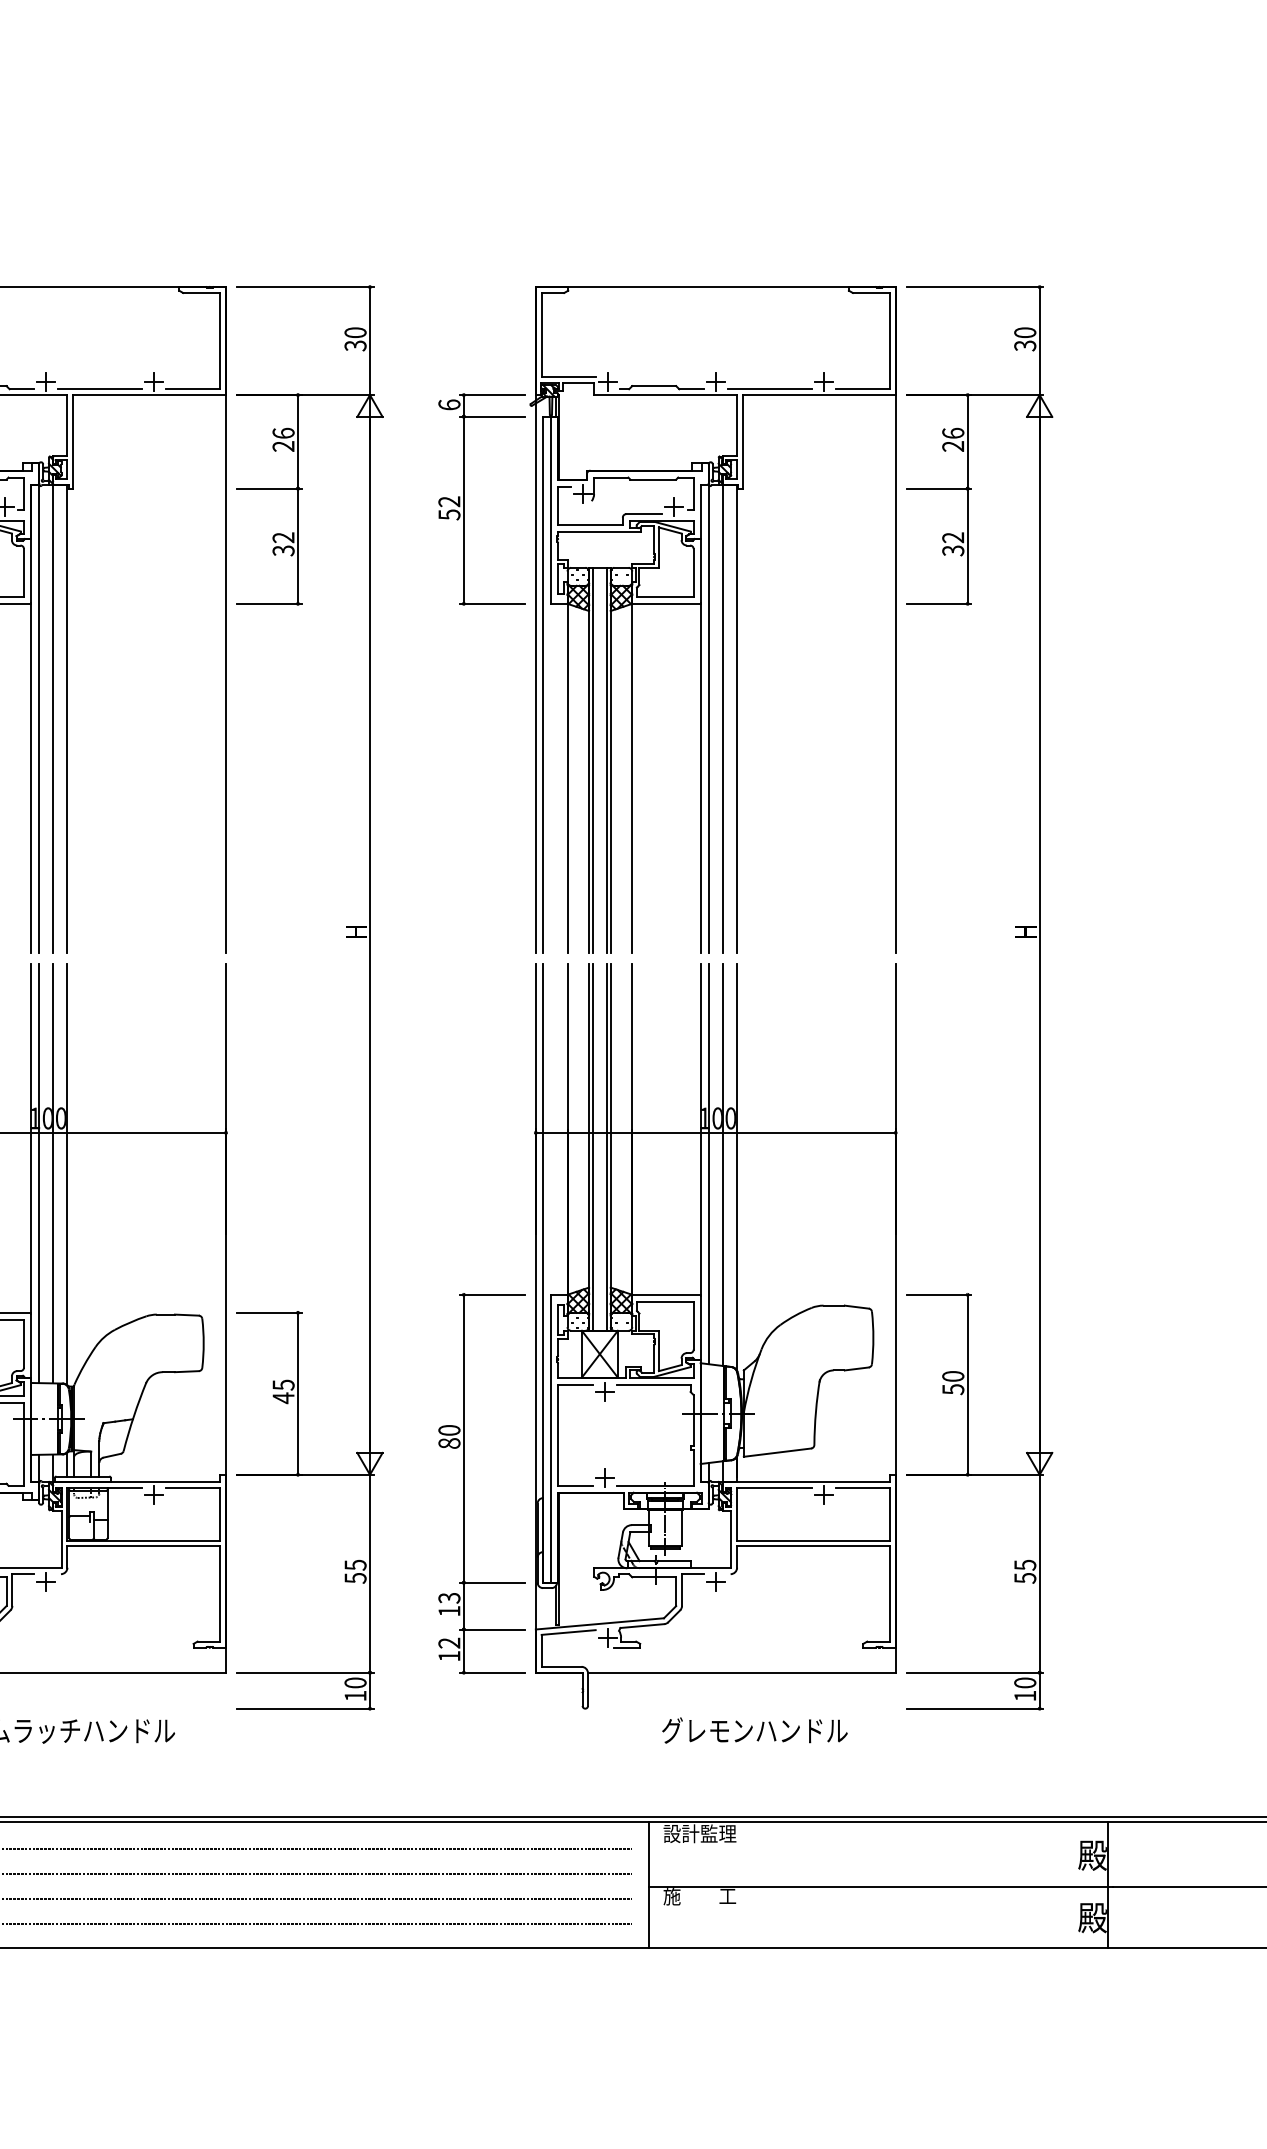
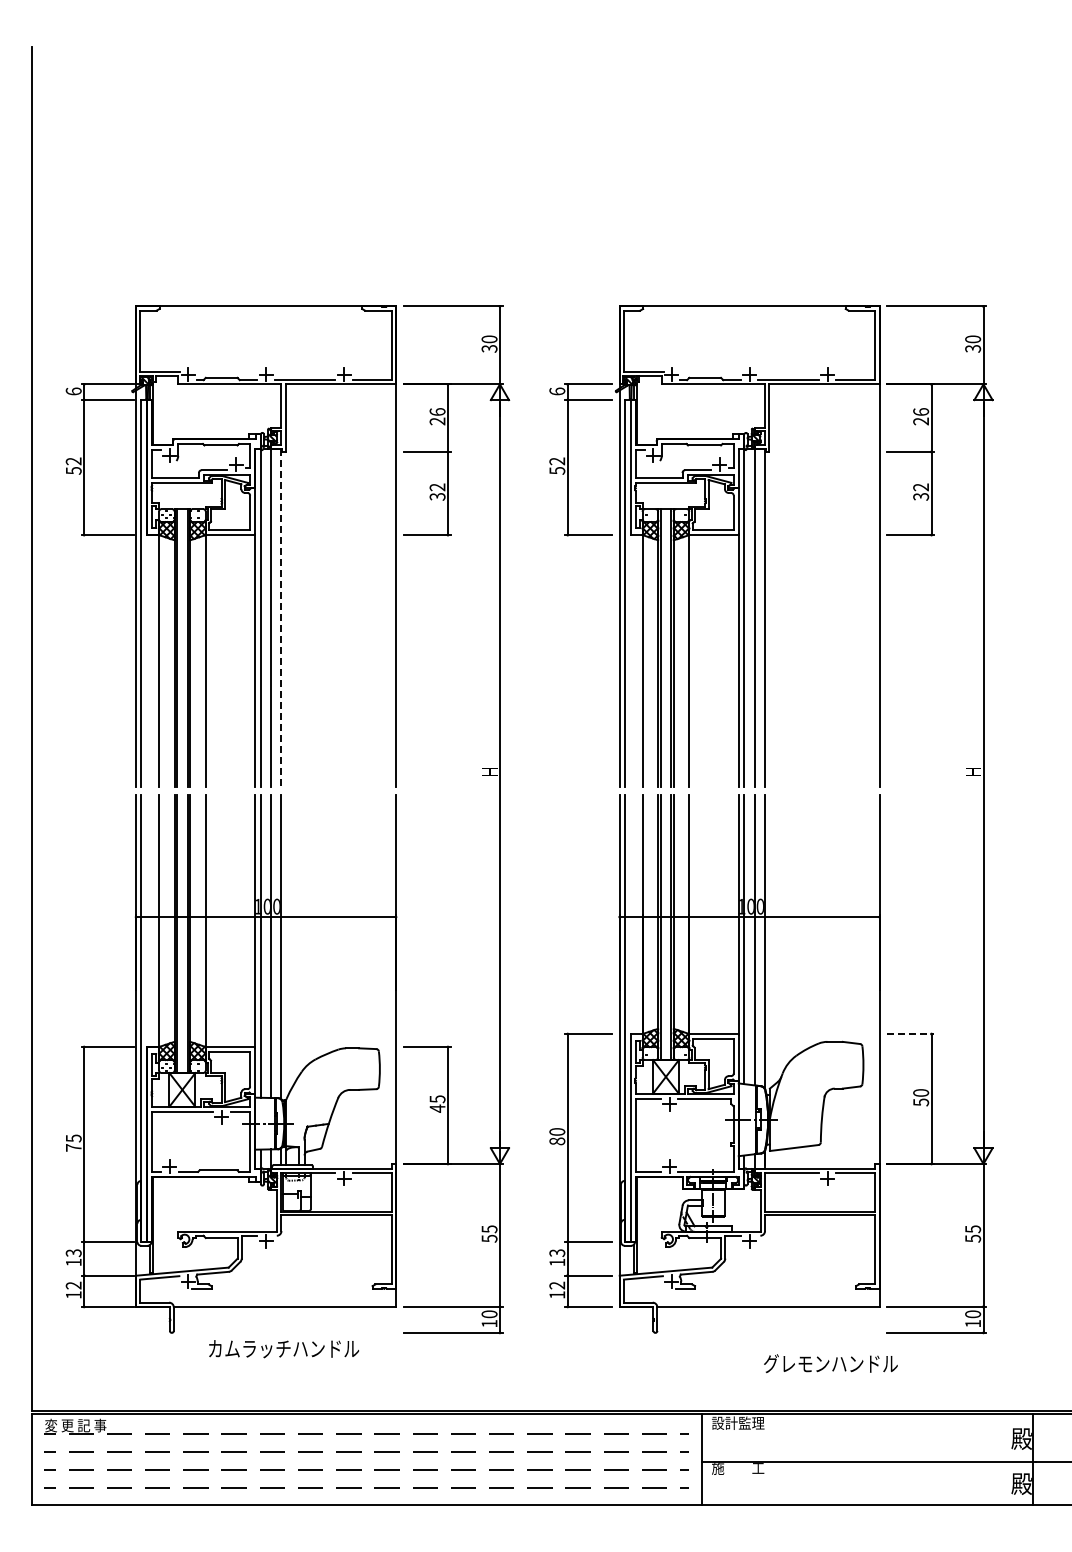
line: (67, 719) -> (281, 618), solid -> dashed
line: (939, 1295) -> (911, 1034), solid -> dashed
text: (754, 1730) -> (830, 1363), moved

